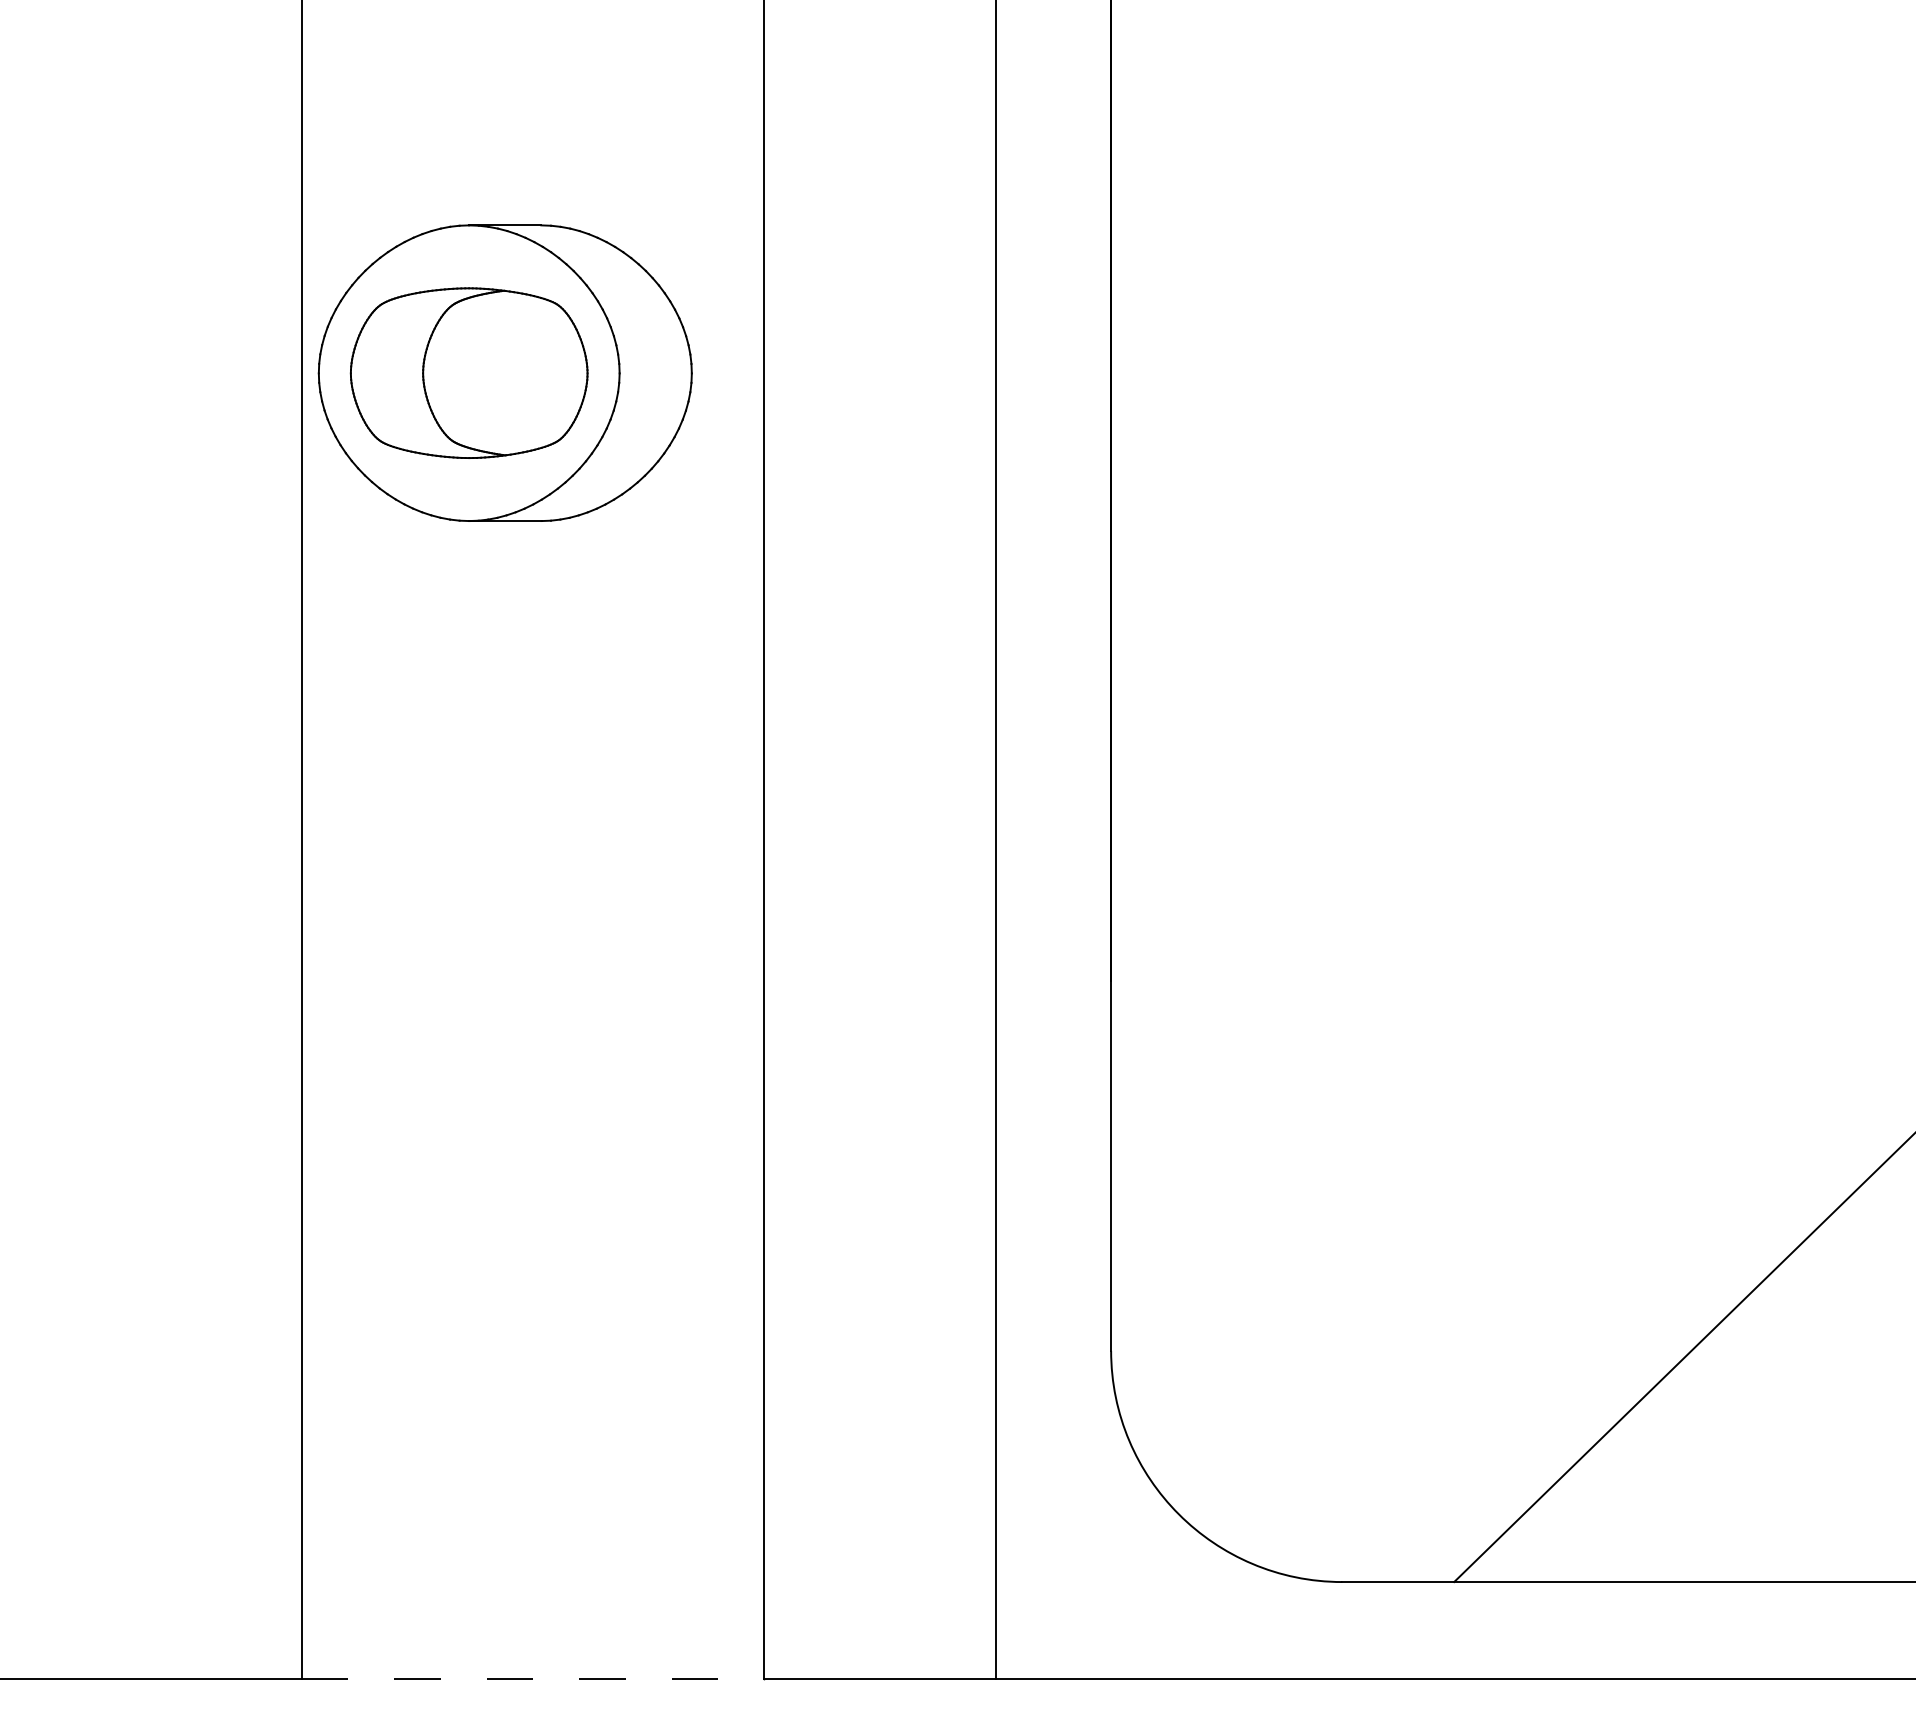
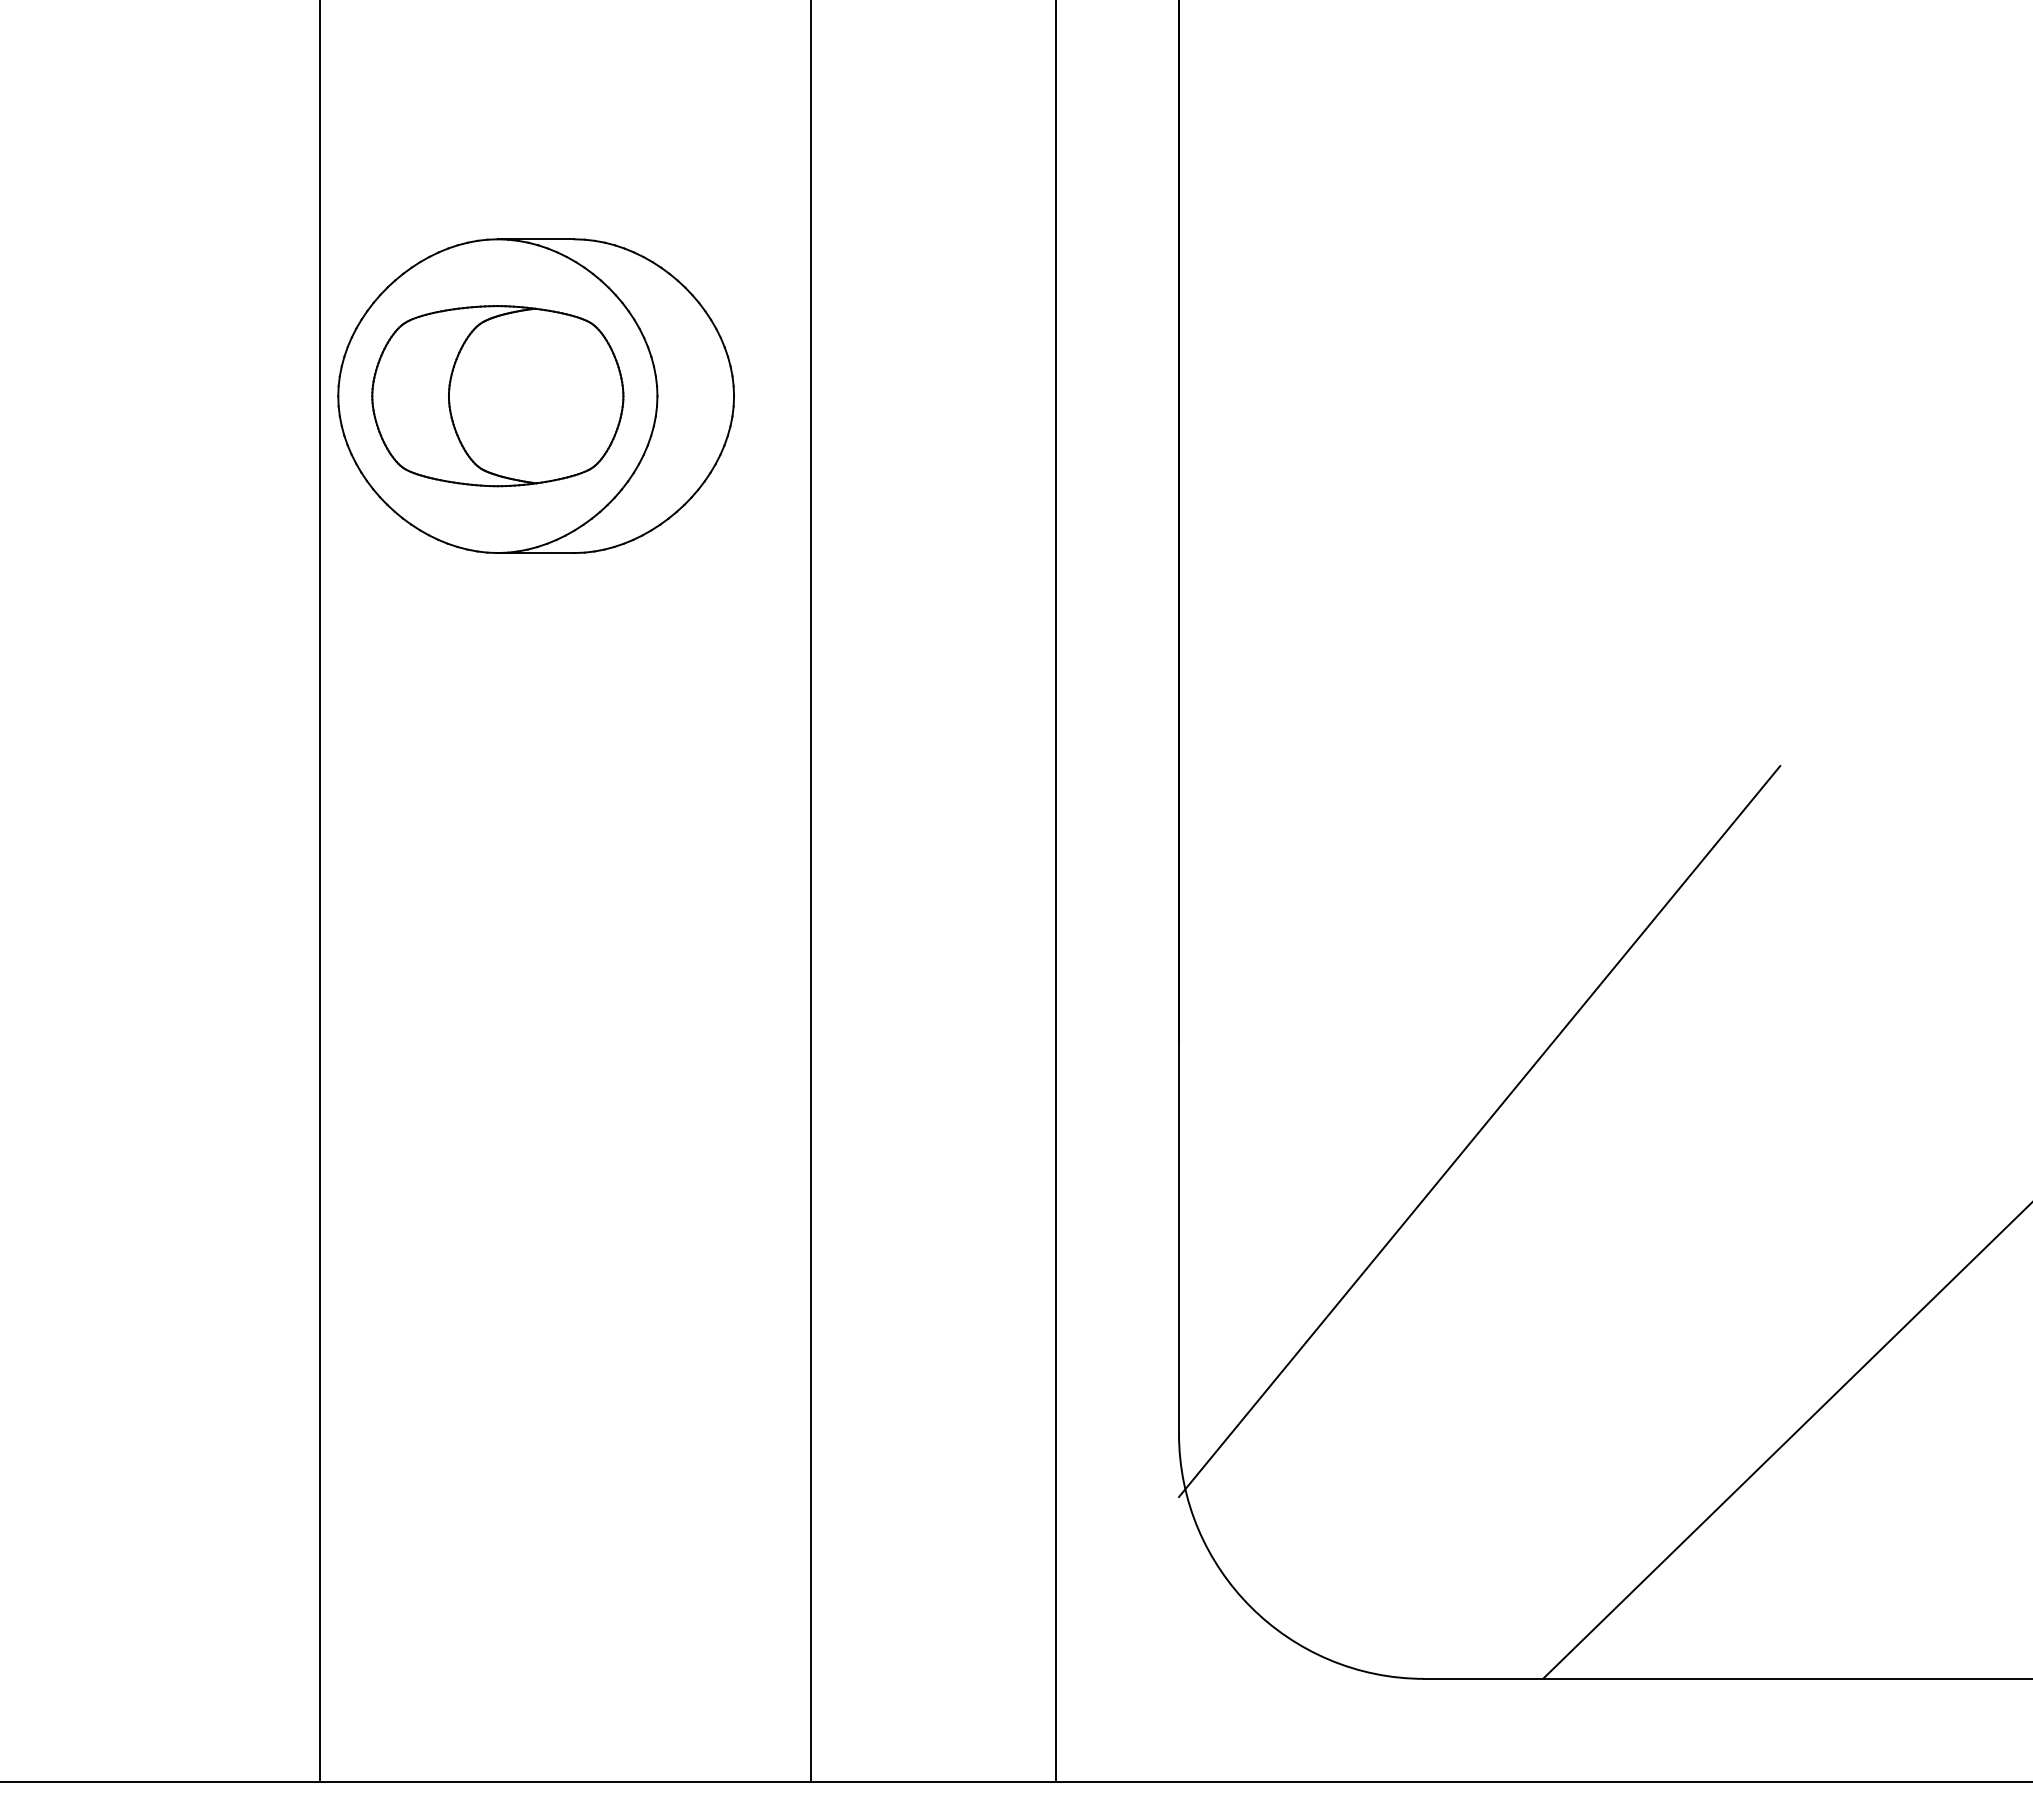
line: (1394, 1066) -> (1479, 1131), added
line: (533, 1678) -> (566, 1781), dashed -> solid

